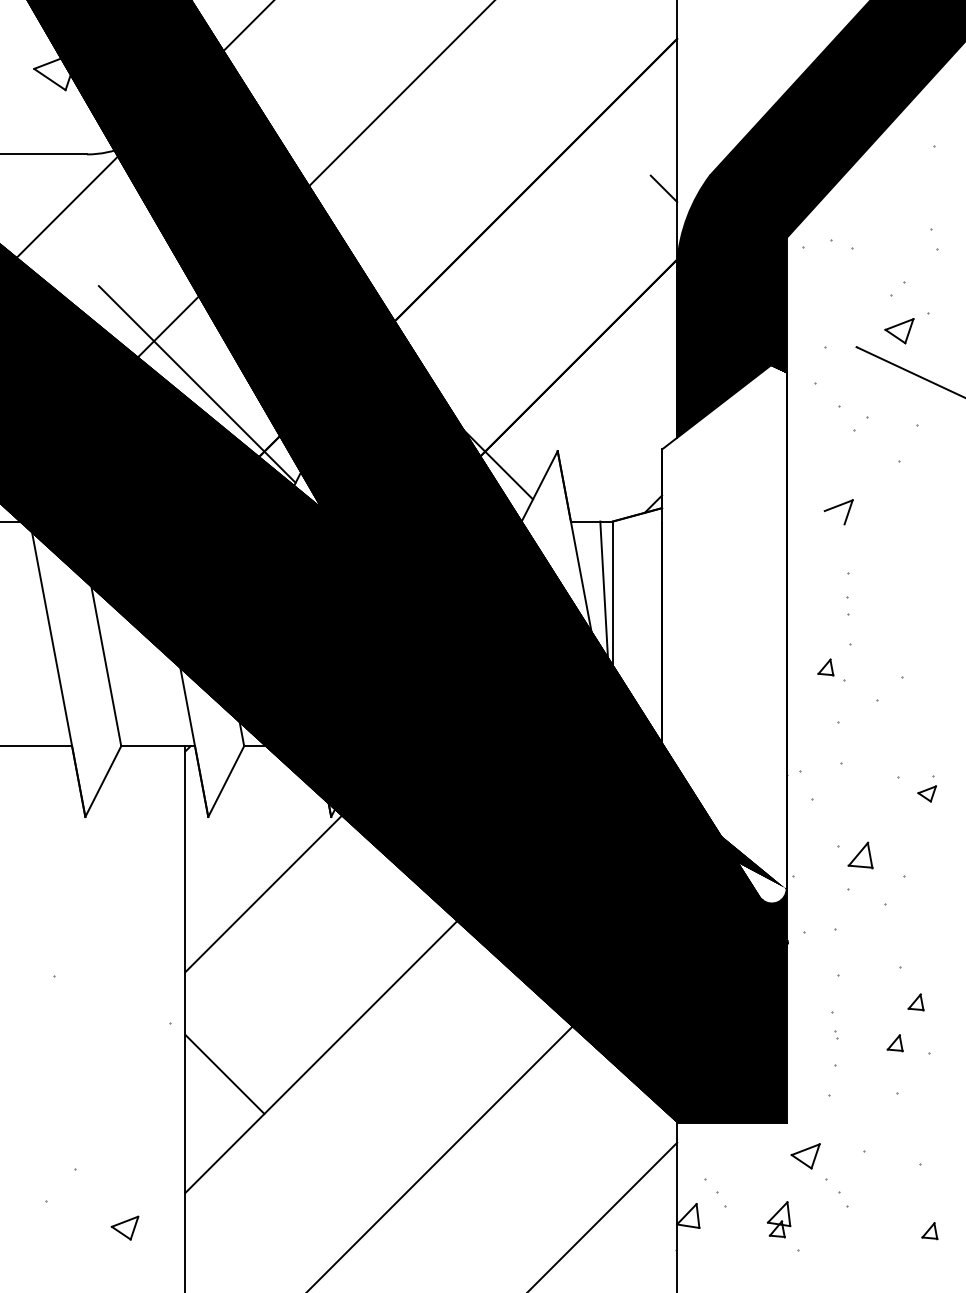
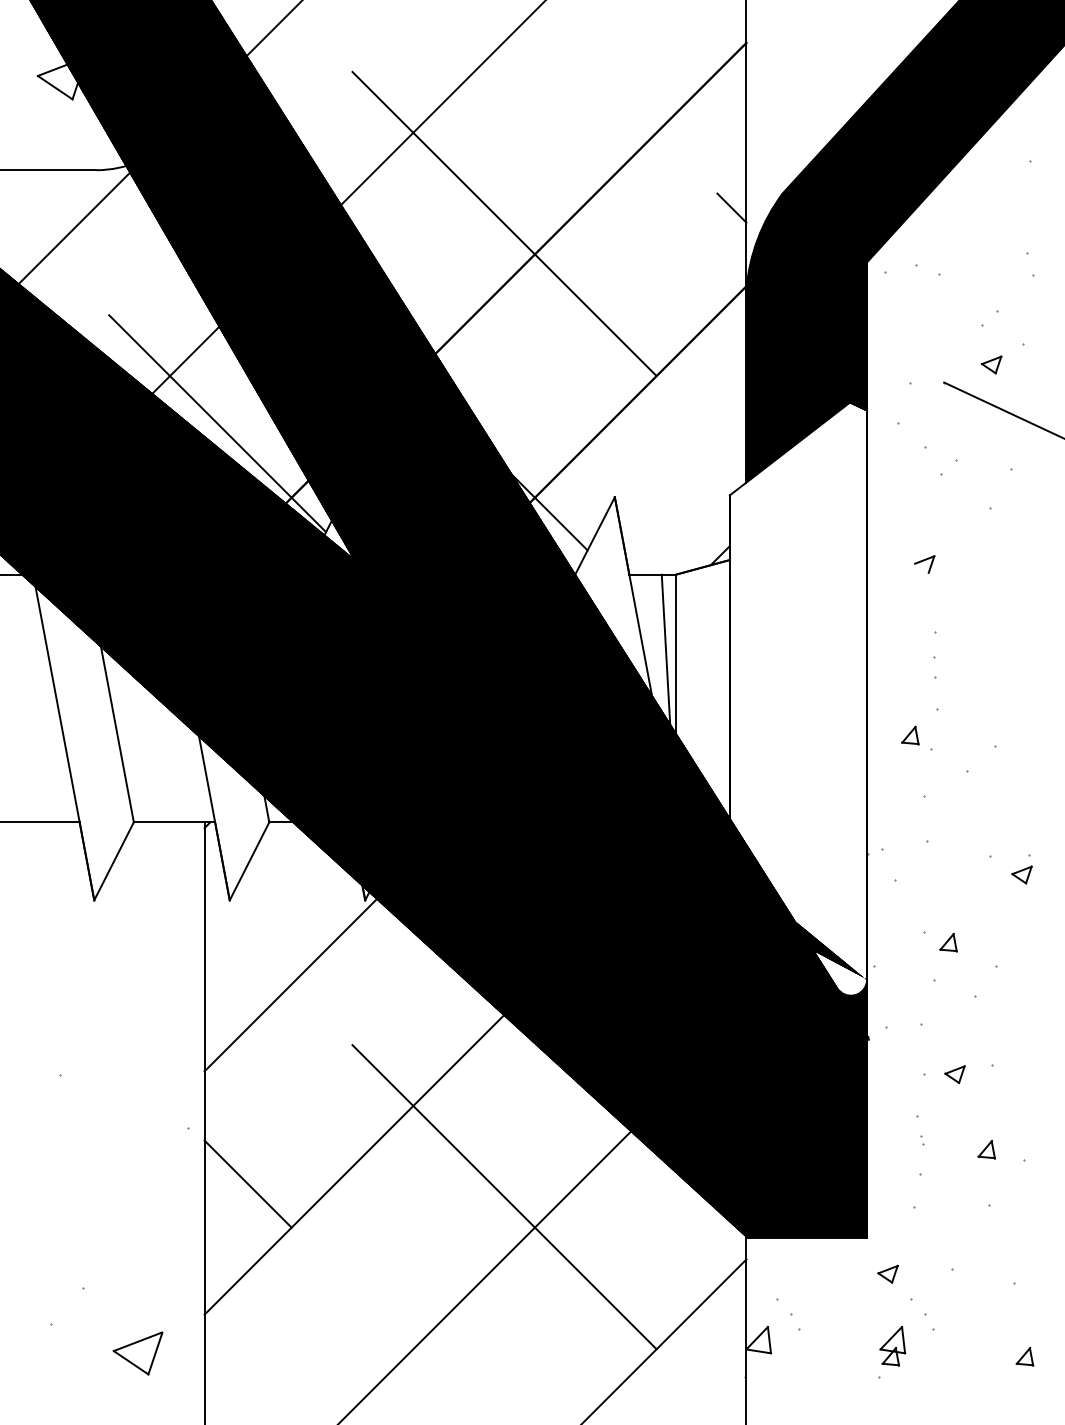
line: (457, 202) -> (504, 223), added
part: (899, 330) -> (991, 364), size x0.62
part: (838, 512) -> (924, 564), size x0.62
part: (860, 855) -> (948, 942), size x0.62
part: (865, 974) -> (954, 1074), added
part: (915, 1002) -> (1009, 1104), removed
line: (457, 1086) -> (504, 1197), added
part: (805, 1155) -> (887, 1273), size x0.62
part: (778, 1219) -> (892, 1346), moved
part: (124, 1228) -> (137, 1353), size x1.67

